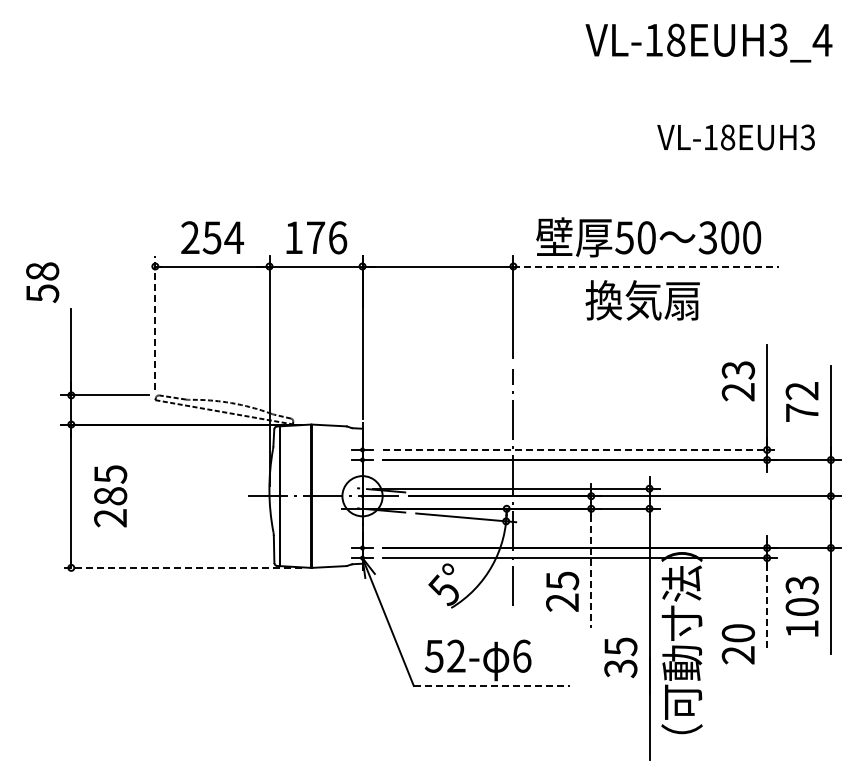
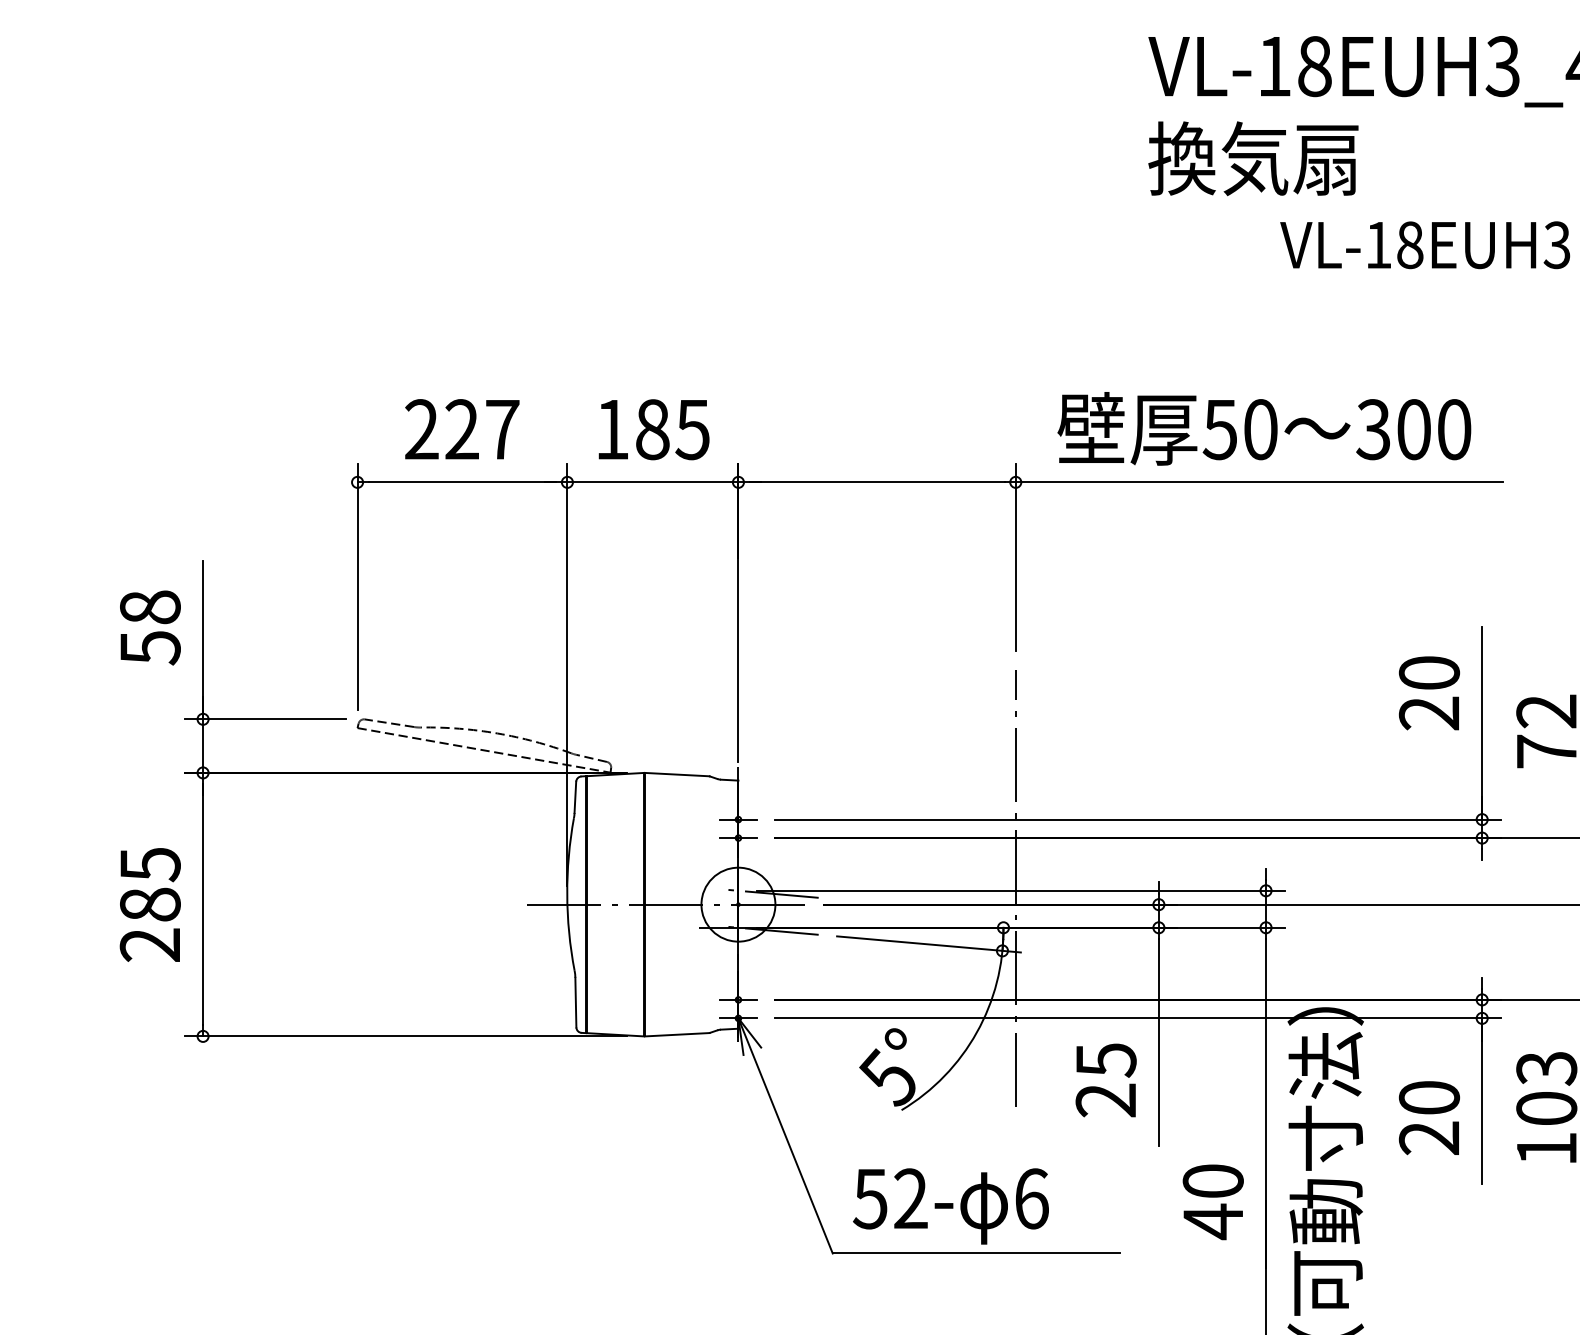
text: (223, 237) -> (482, 429), 254 -> 227
text: (327, 237) -> (674, 429), 176 -> 185
line: (645, 266) -> (1258, 482), dashed -> solid
text: (42, 282) -> (150, 627), moved
text: (642, 300) -> (1253, 158), moved
line: (155, 323) -> (357, 587), dashed -> solid
text: (737, 370) -> (1427, 673), 23 -> 20
line: (580, 449) -> (1139, 818), dashed -> solid
text: (110, 496) -> (150, 905), moved
line: (180, 567) -> (403, 1035), dashed -> solid
line: (591, 571) -> (1159, 1043), dashed -> solid
line: (767, 602) -> (1482, 1100), dashed -> solid
text: (737, 644) -> (1427, 1118), moved
text: (620, 657) -> (1212, 1201), 35 -> 40
line: (492, 685) -> (977, 1252), dashed -> solid

